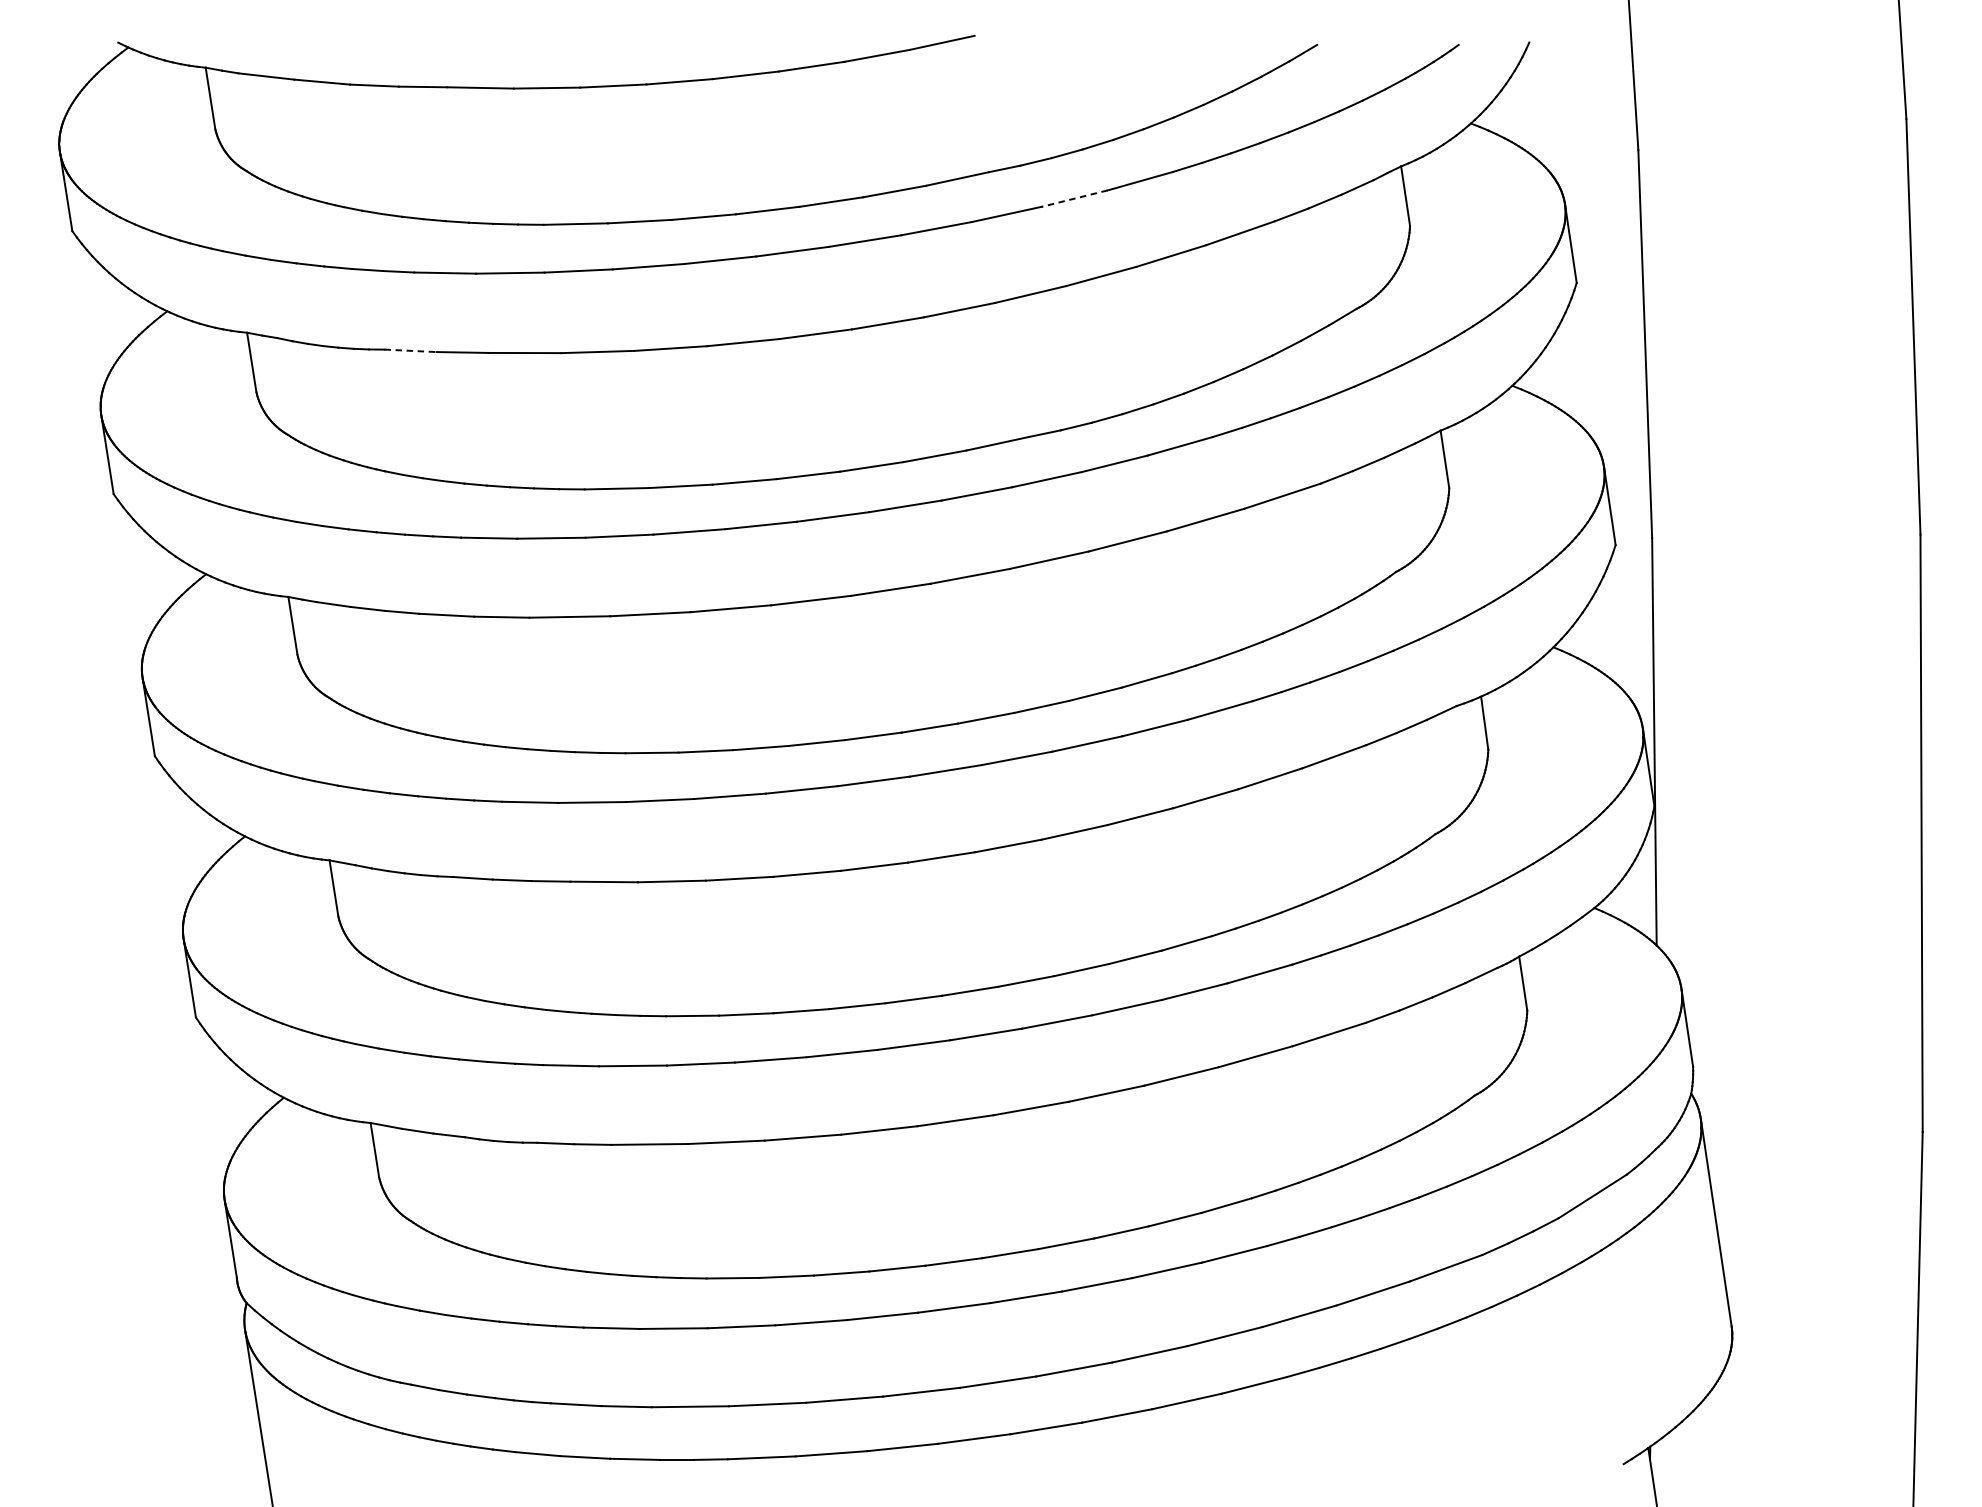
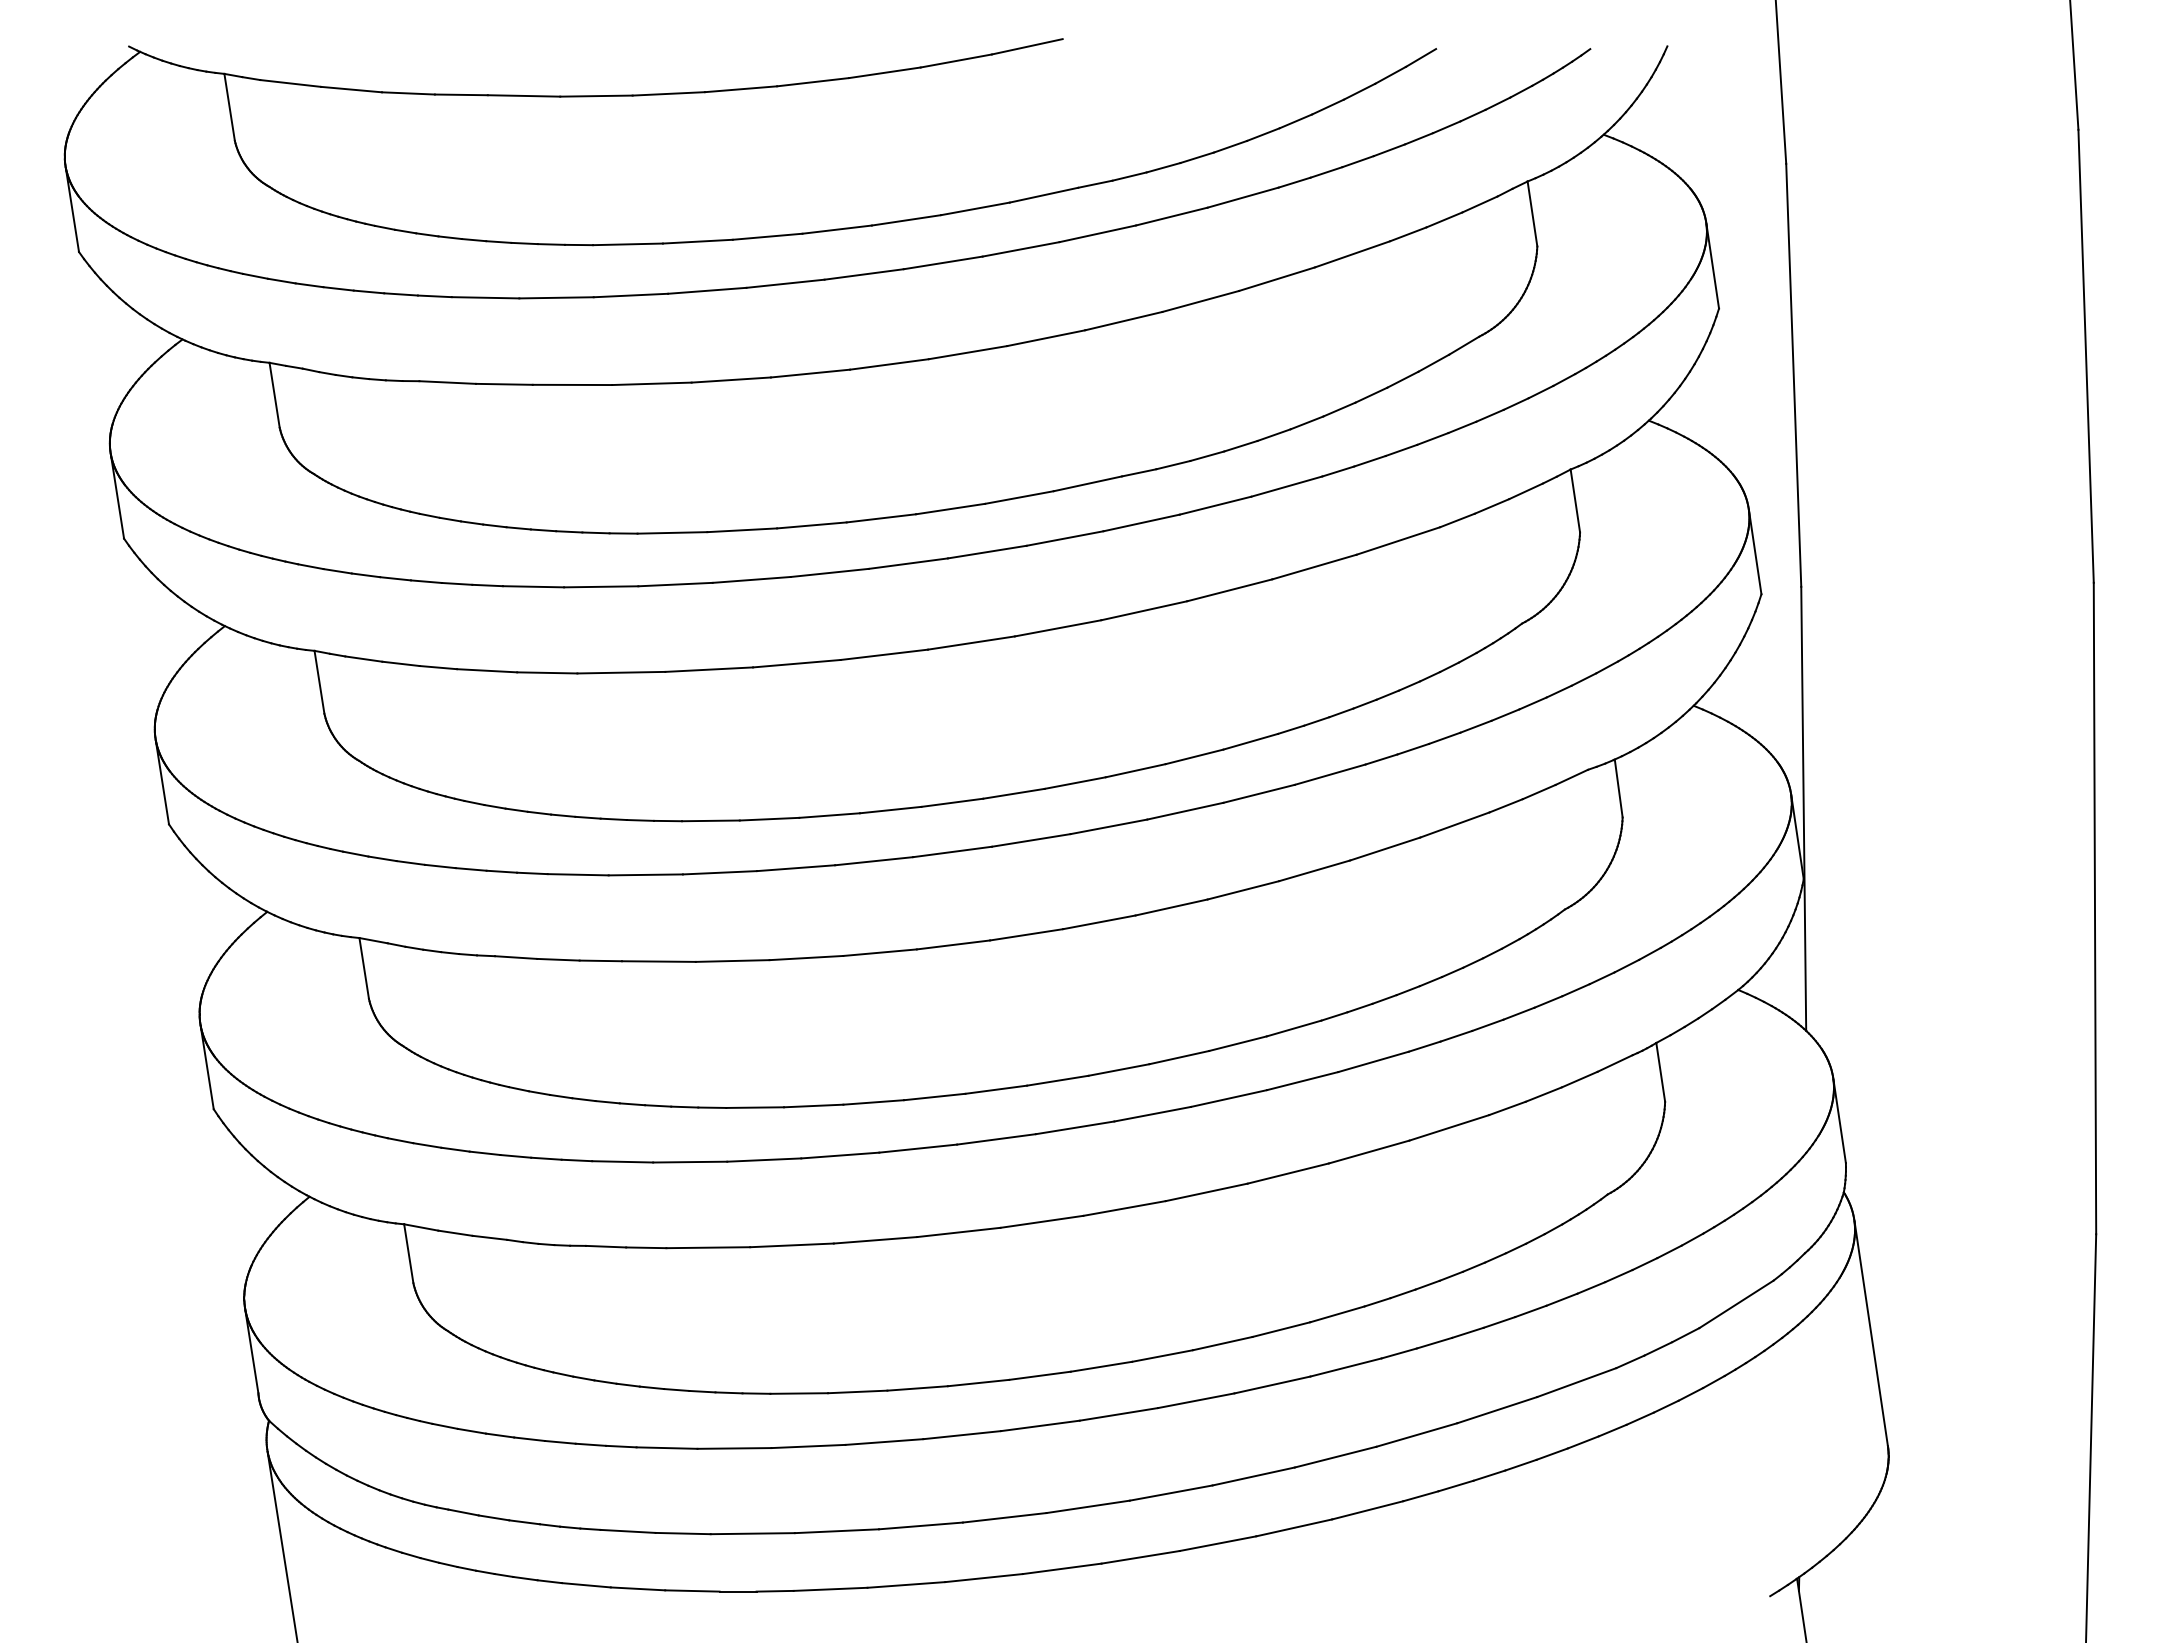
line: (1074, 198) -> (1171, 216), dashed -> solid
line: (411, 350) -> (448, 382), dashed -> solid

